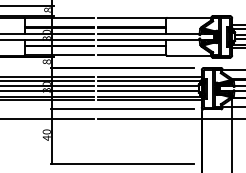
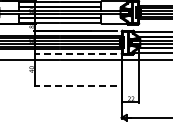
line: (122, 109) -> (75, 54), solid -> dashed
line: (122, 164) -> (75, 86), solid -> dashed

